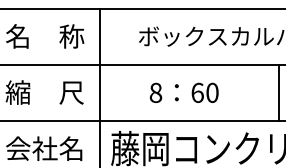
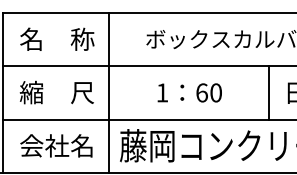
text: (155, 92) -> (162, 92), 8 -> 1
line: (279, 92) -> (269, 92), moved

